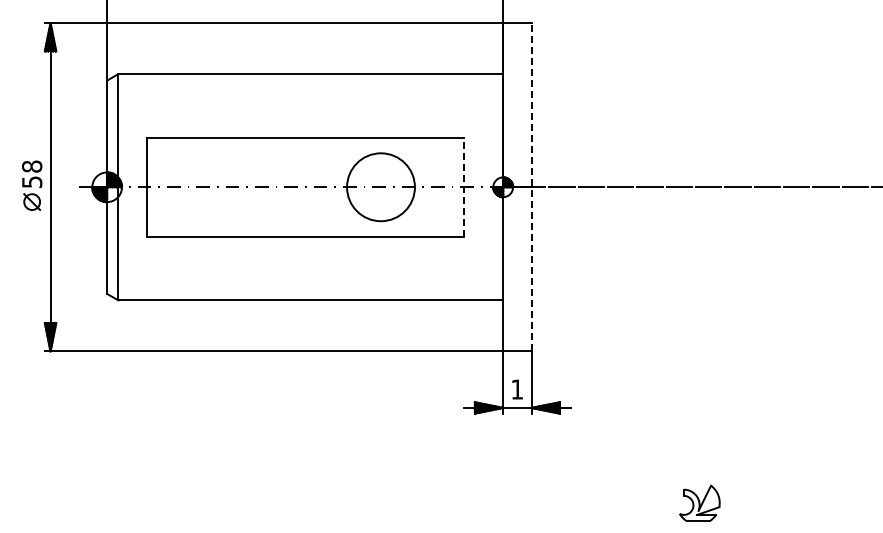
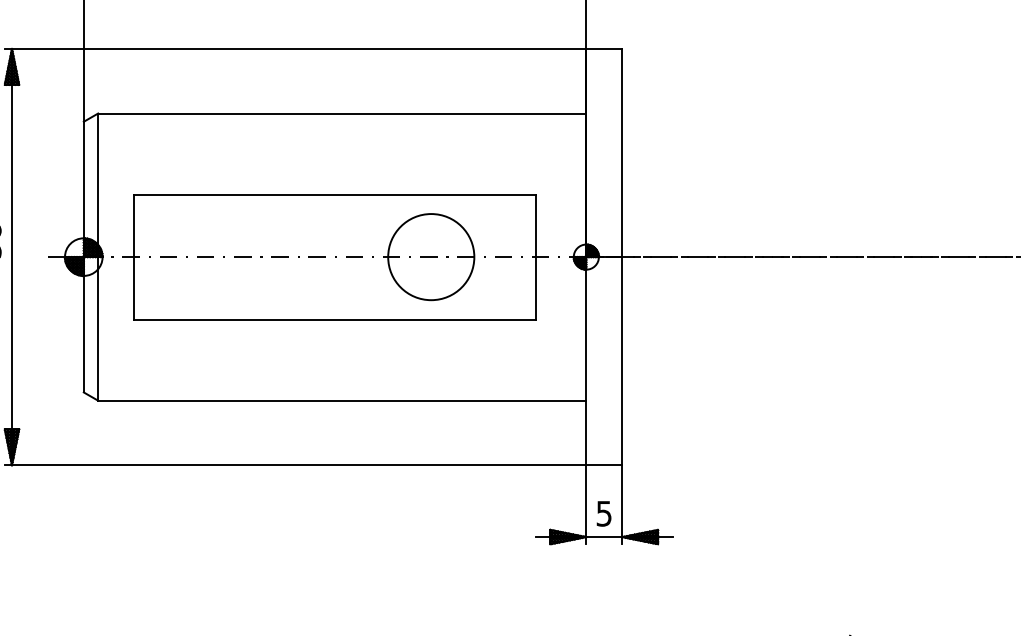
line: (463, 186) -> (535, 256), dashed -> solid
line: (531, 186) -> (622, 256), dashed -> solid
text: (516, 389) -> (603, 513), 1 -> 5

